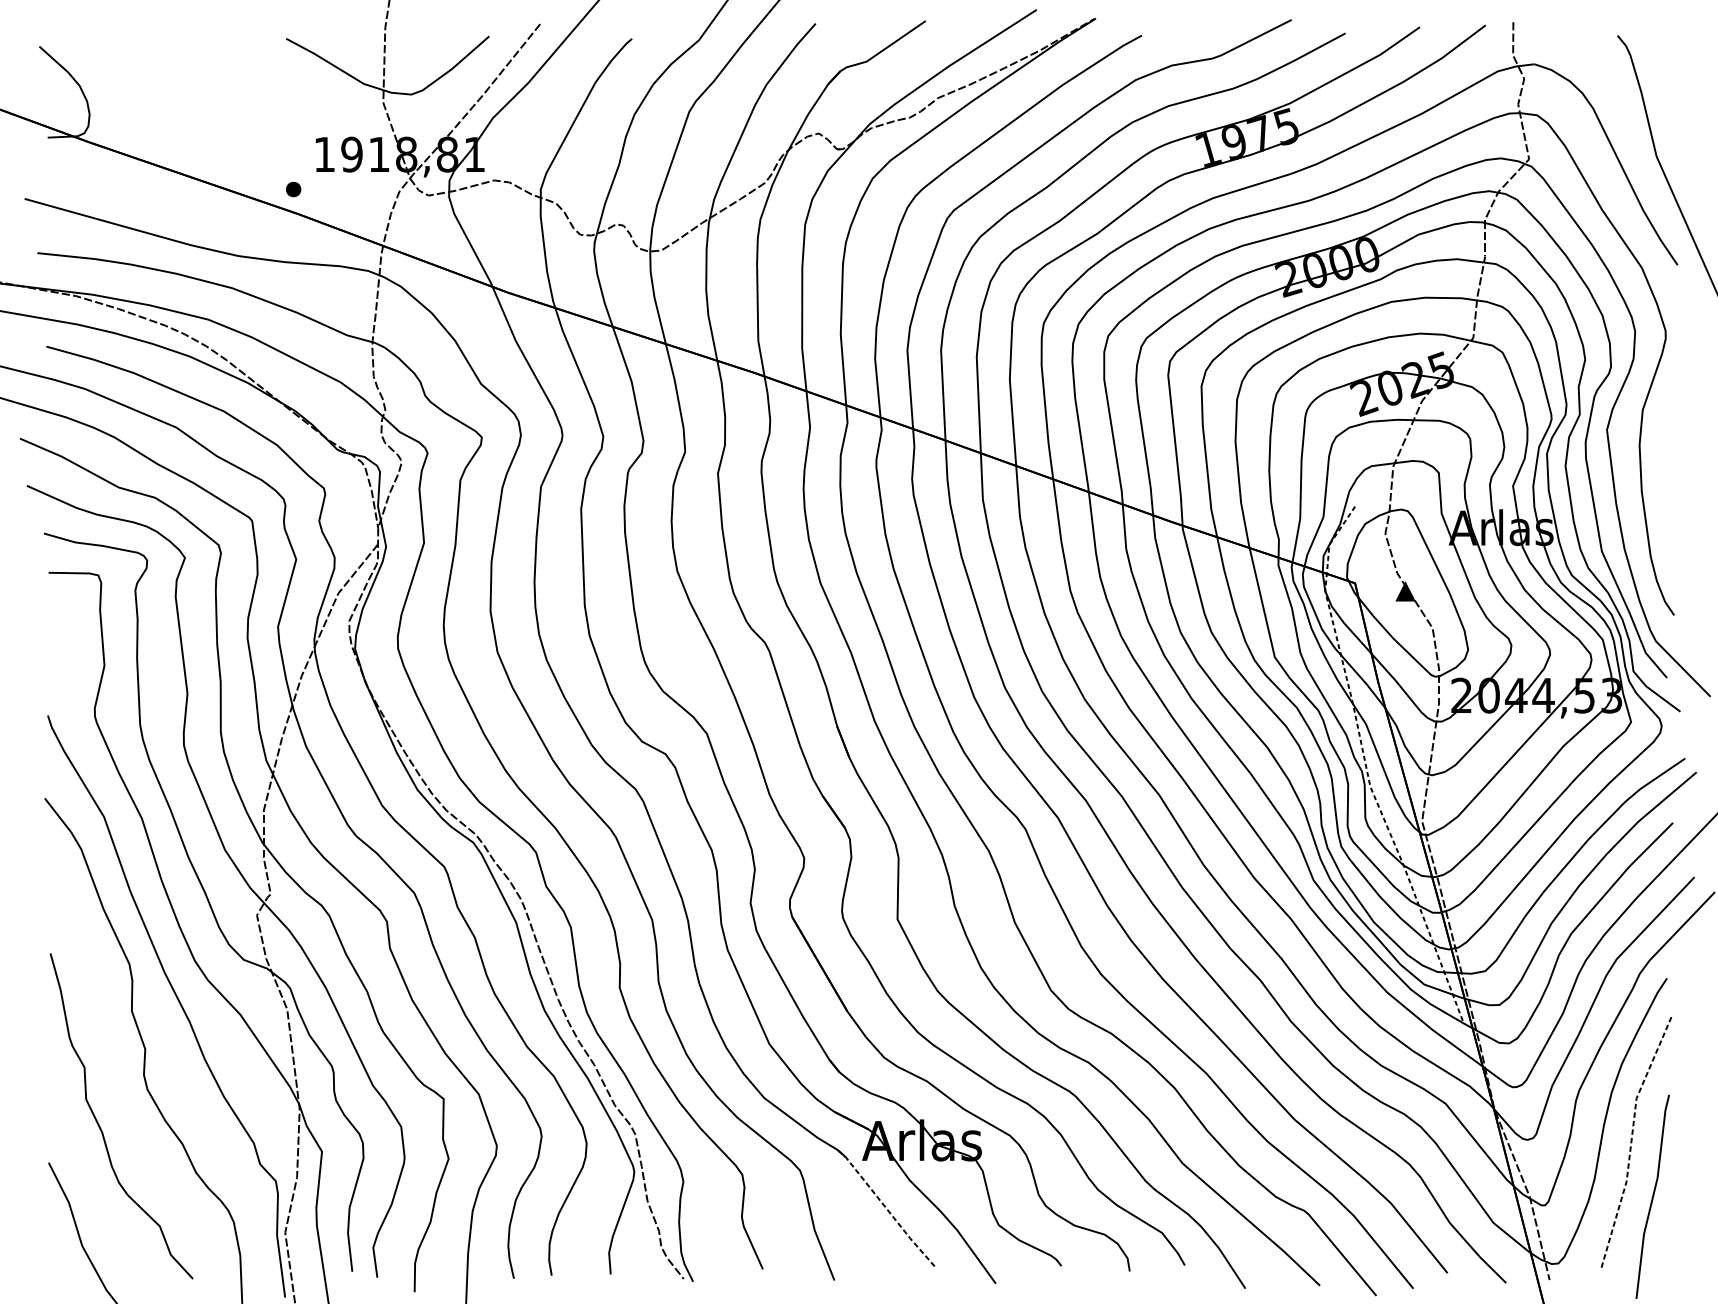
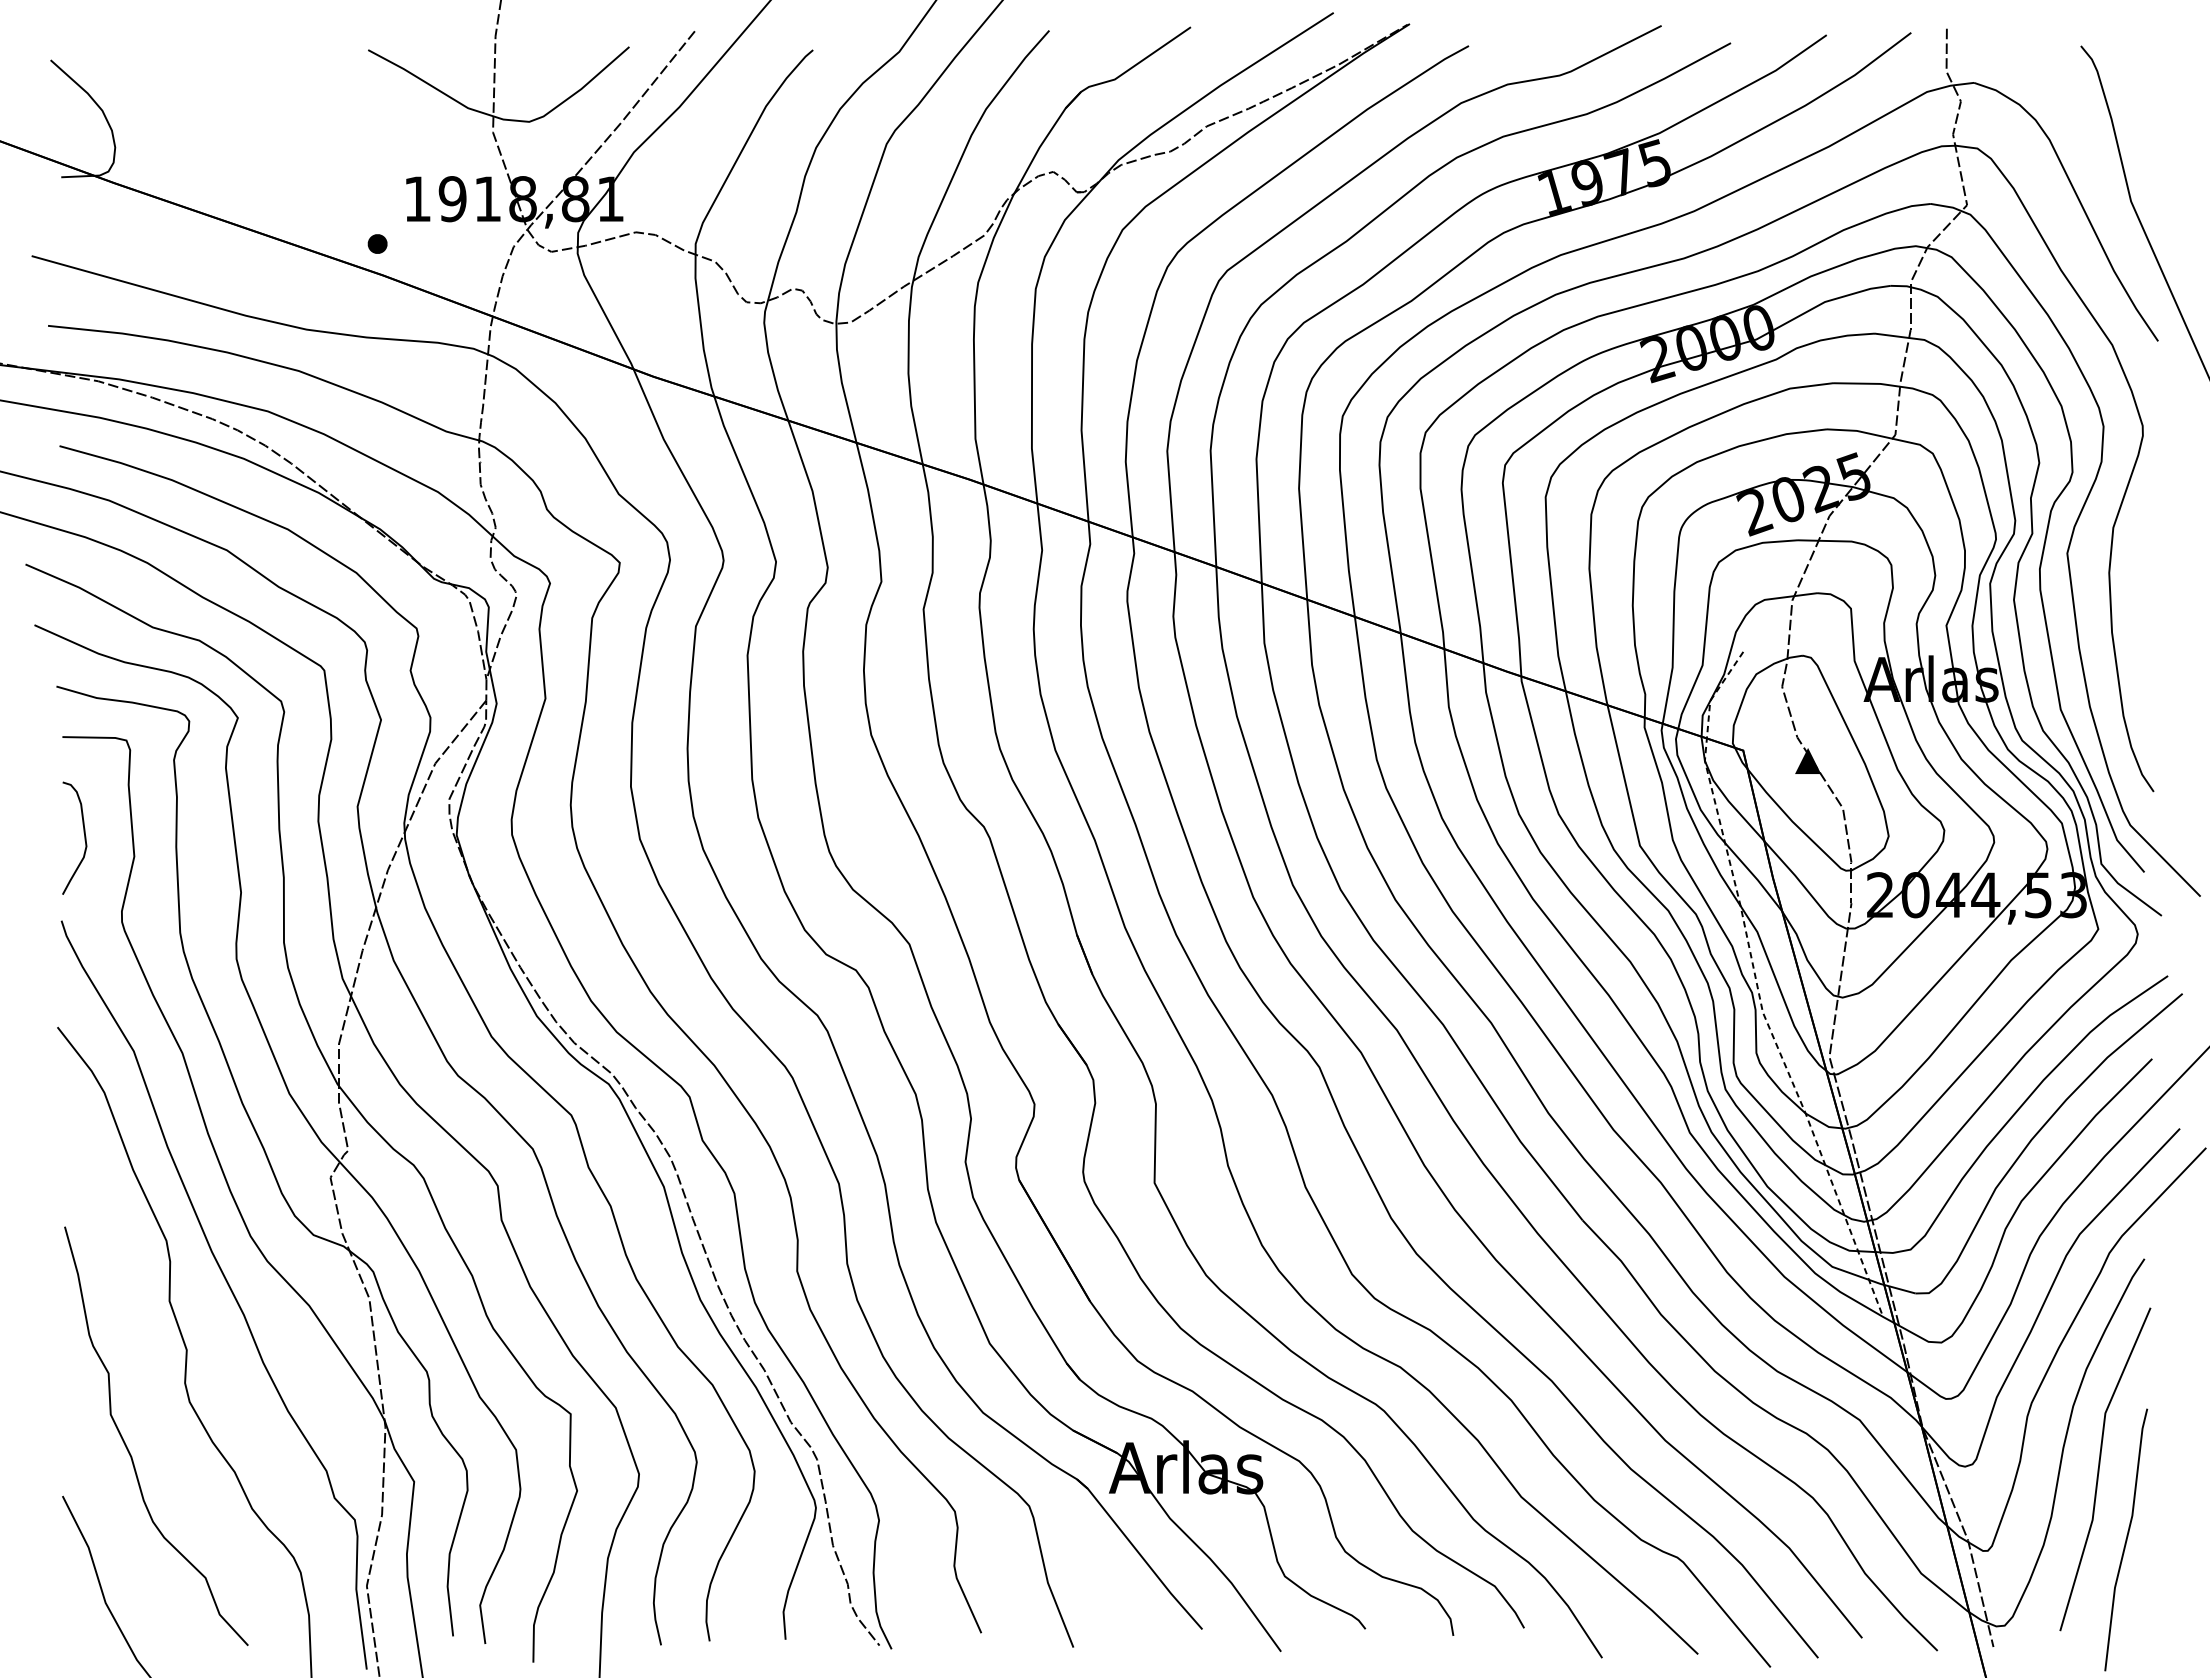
curve: (65, 650) -> (84, 837), added
line: (1632, 1139) -> (2099, 1466), dashed -> solid
line: (885, 1207) -> (1139, 1553), dashed -> solid

